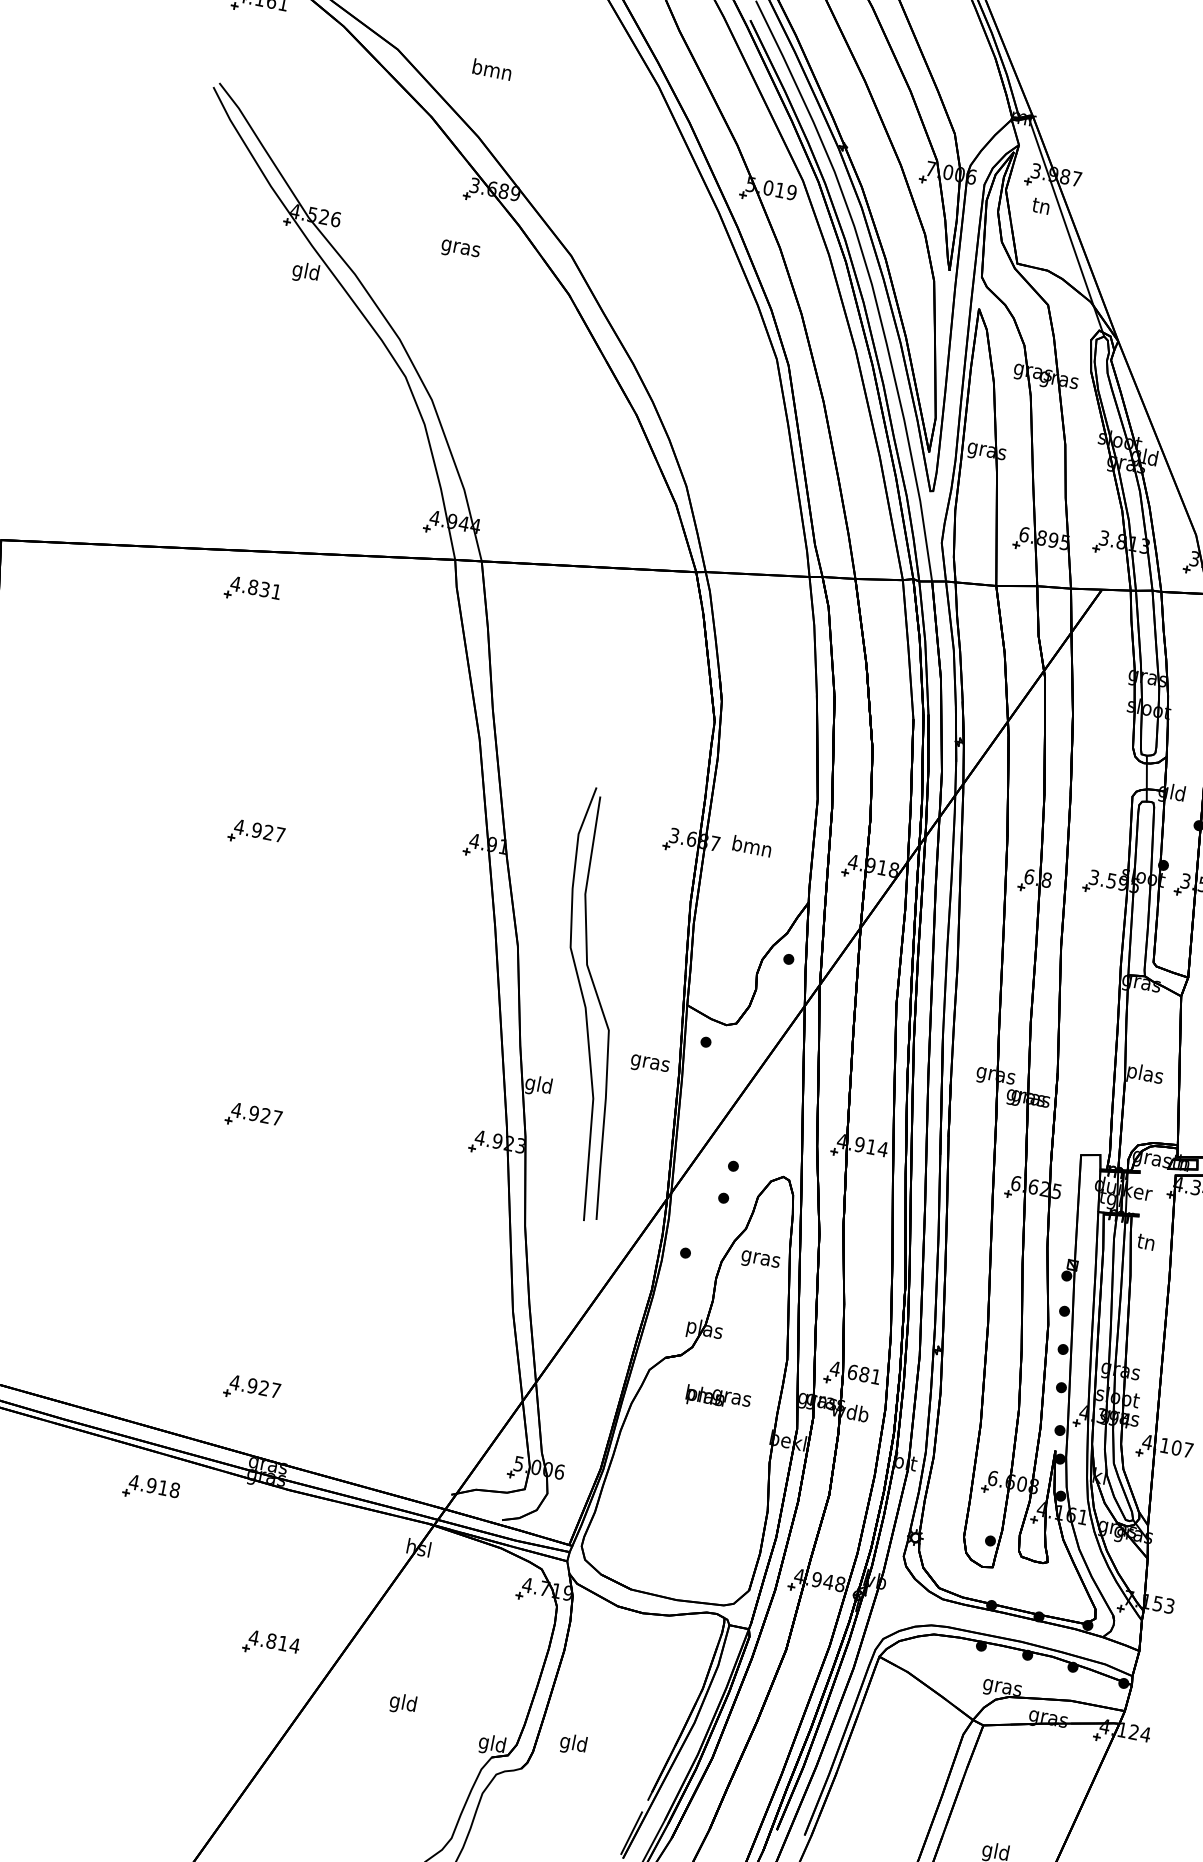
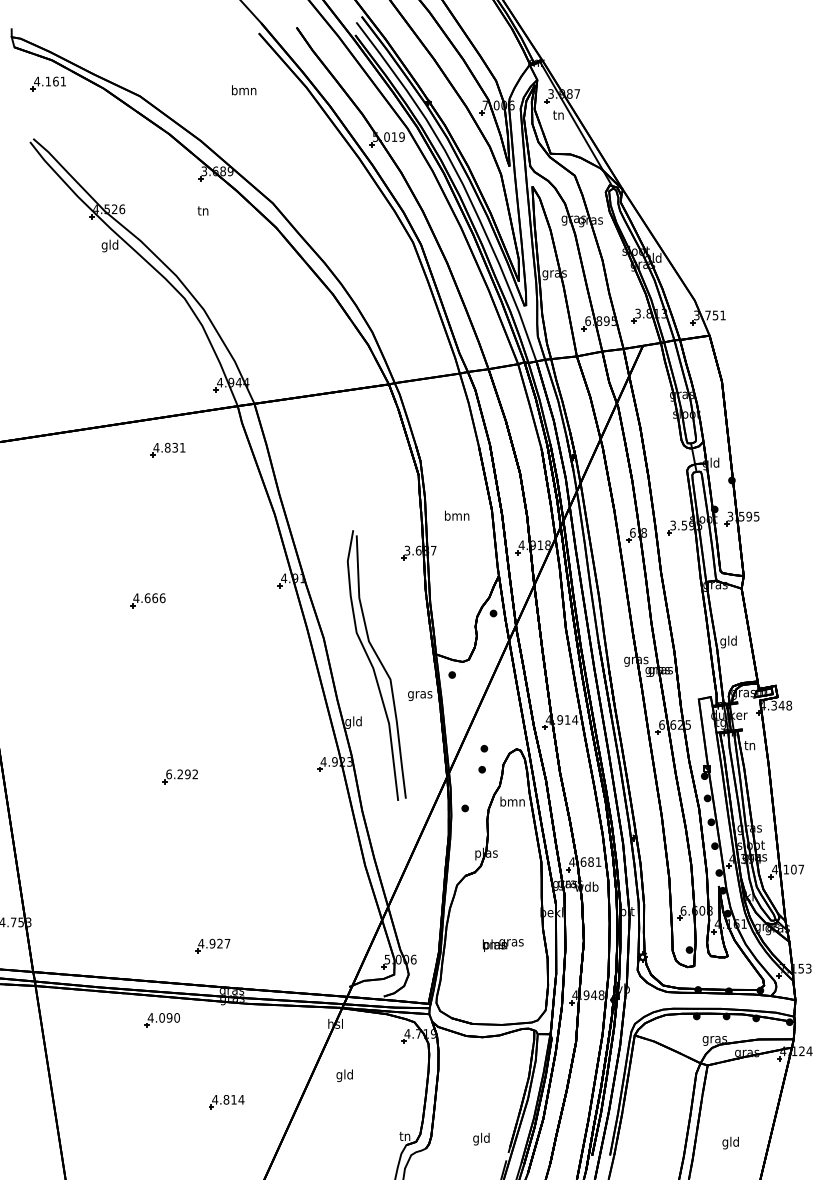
text: (492, 70) -> (244, 90), moved
text: (460, 249) -> (203, 212), gras -> tn
part: (252, 591) -> (167, 450), moved
text: (267, 832) -> (154, 598), 4.927 -> 4.666
text: (752, 846) -> (457, 515), moved
text: (1144, 1074) -> (728, 641), plas -> gld
text: (255, 1114) -> (181, 774), 4.927 -> 6.292
text: (760, 1258) -> (512, 802), gras -> bmn
text: (716, 1399) -> (502, 945), moved
text: (163, 1487) -> (169, 1017), 4.918 -> 4.090
part: (270, 1645) -> (226, 1102), moved
text: (402, 1703) -> (344, 1075), moved
text: (573, 1743) -> (481, 1138), moved
text: (491, 1744) -> (404, 1137), gld -> tn

